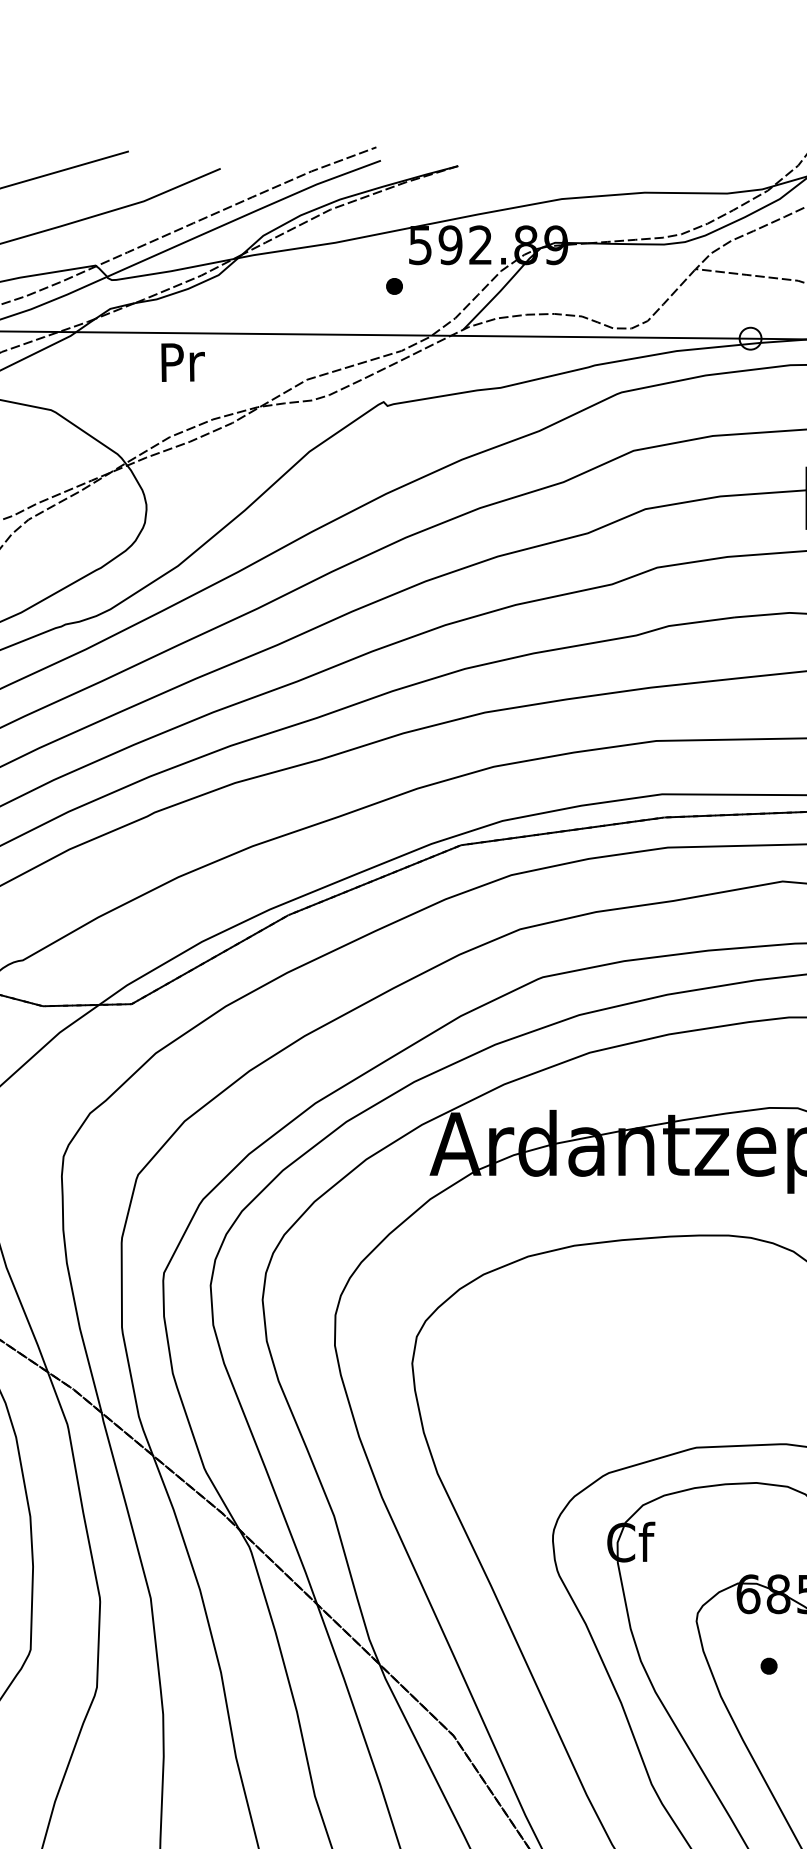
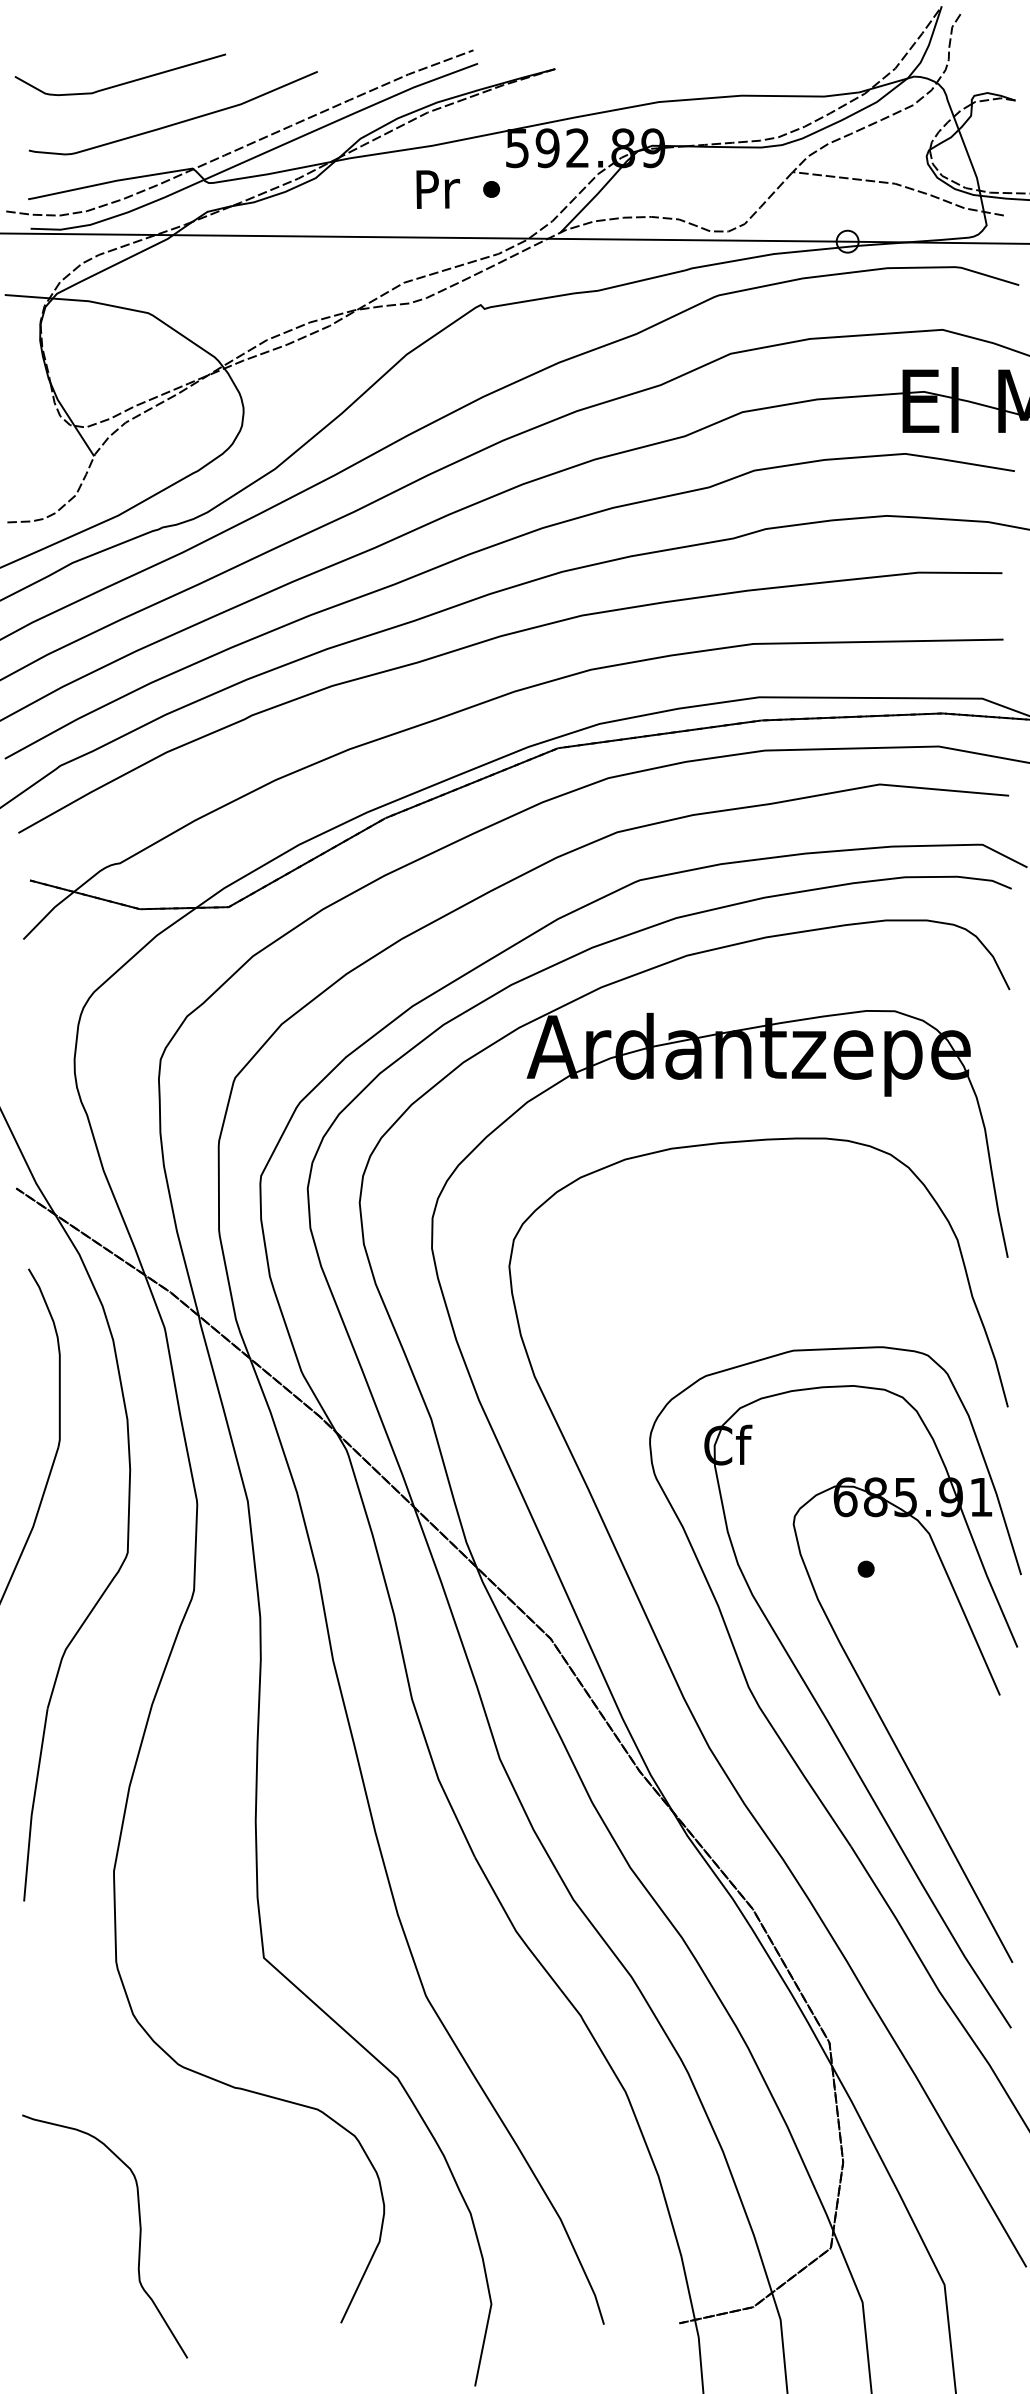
text: (182, 362) -> (437, 189), moved

